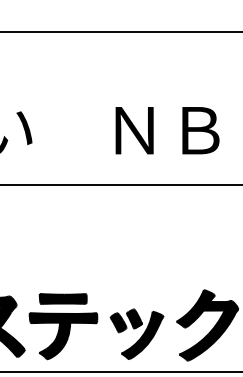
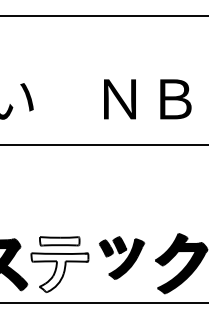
fill: (62, 299) -> (59, 241), removed
part: (137, 333) -> (122, 257), moved
fill: (62, 335) -> (59, 272), removed

